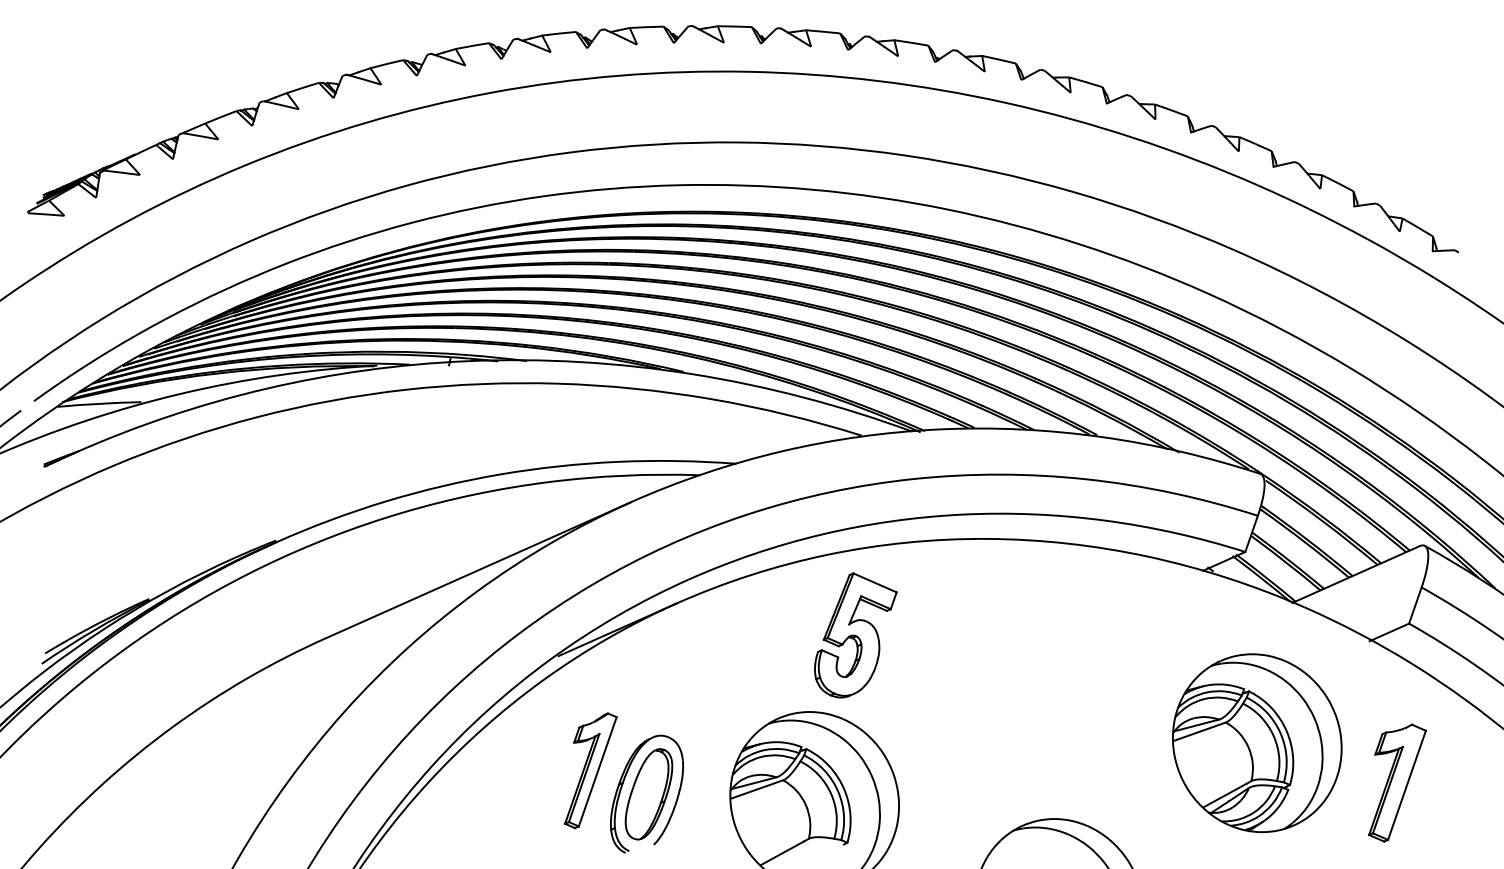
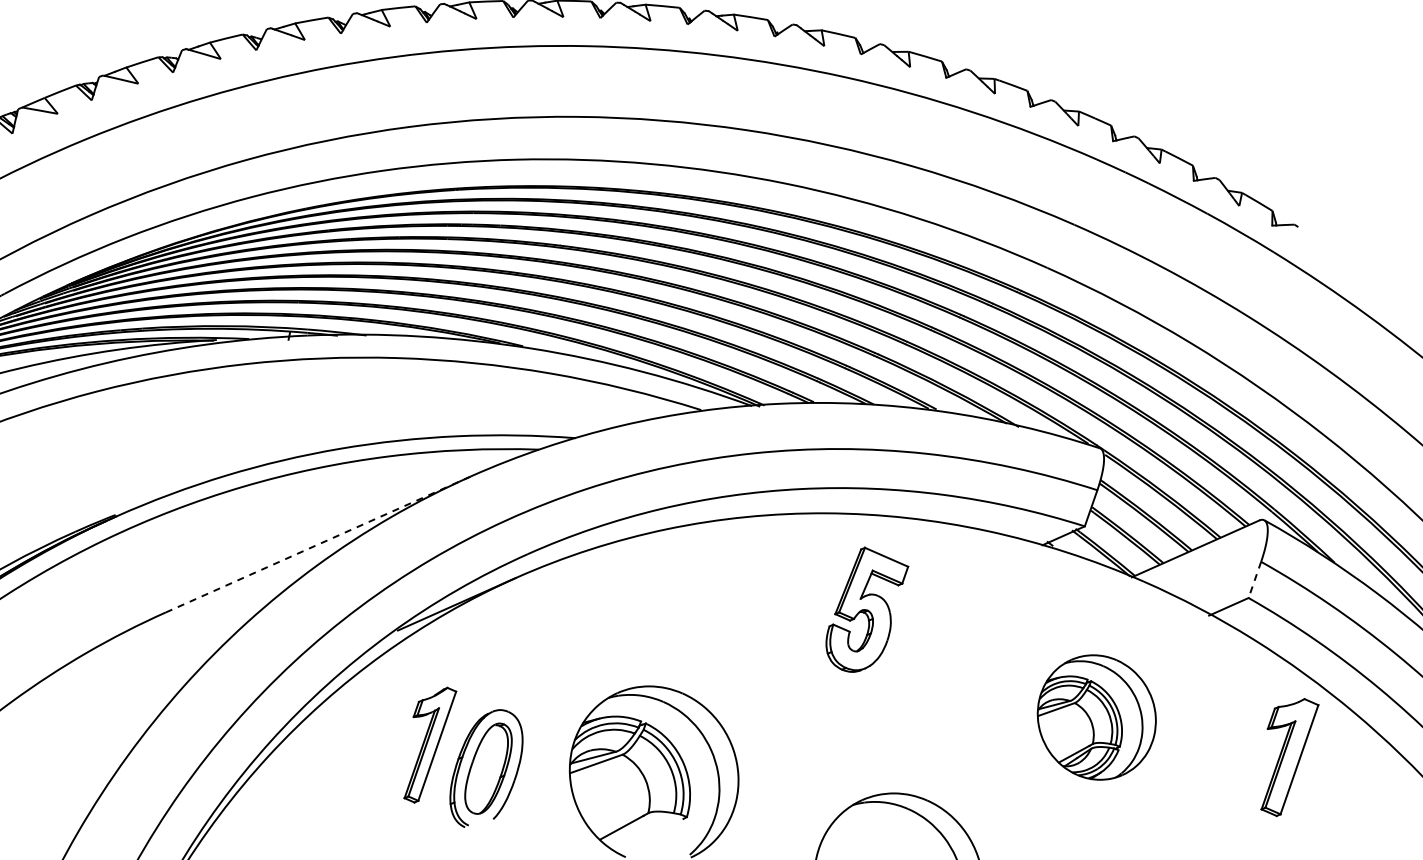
line: (478, 570) -> (318, 544), solid -> dashed
line: (1415, 606) -> (1255, 580), solid -> dashed
part: (855, 635) -> (867, 609), moved
part: (1257, 742) -> (1097, 716), size x0.7
part: (1397, 782) -> (1290, 756), moved

